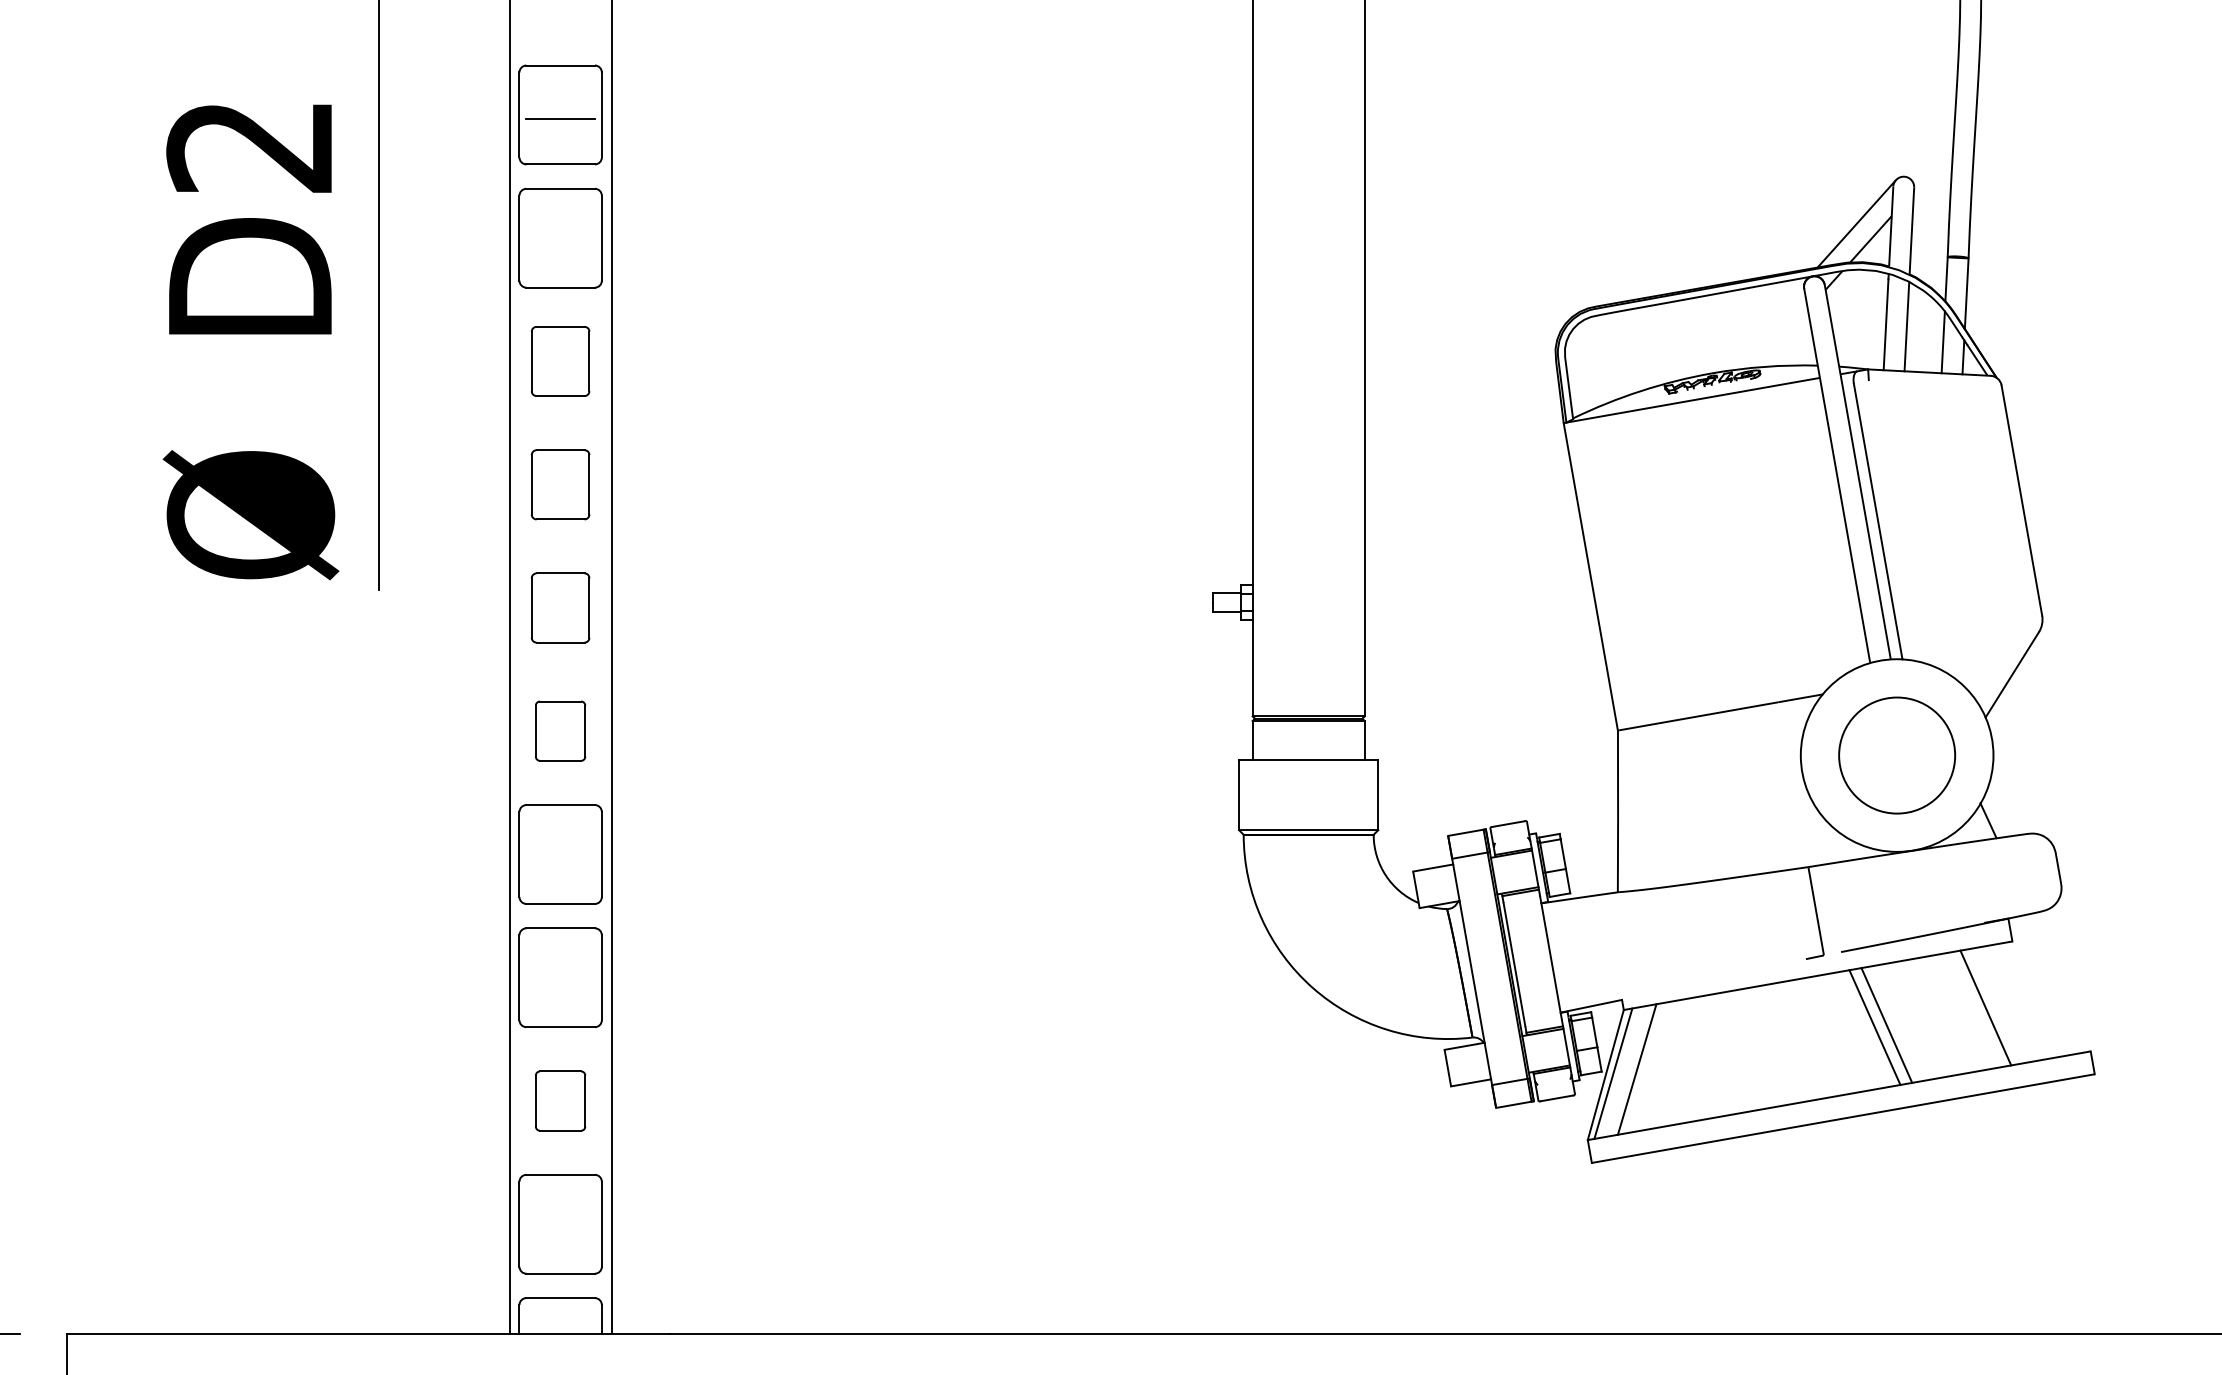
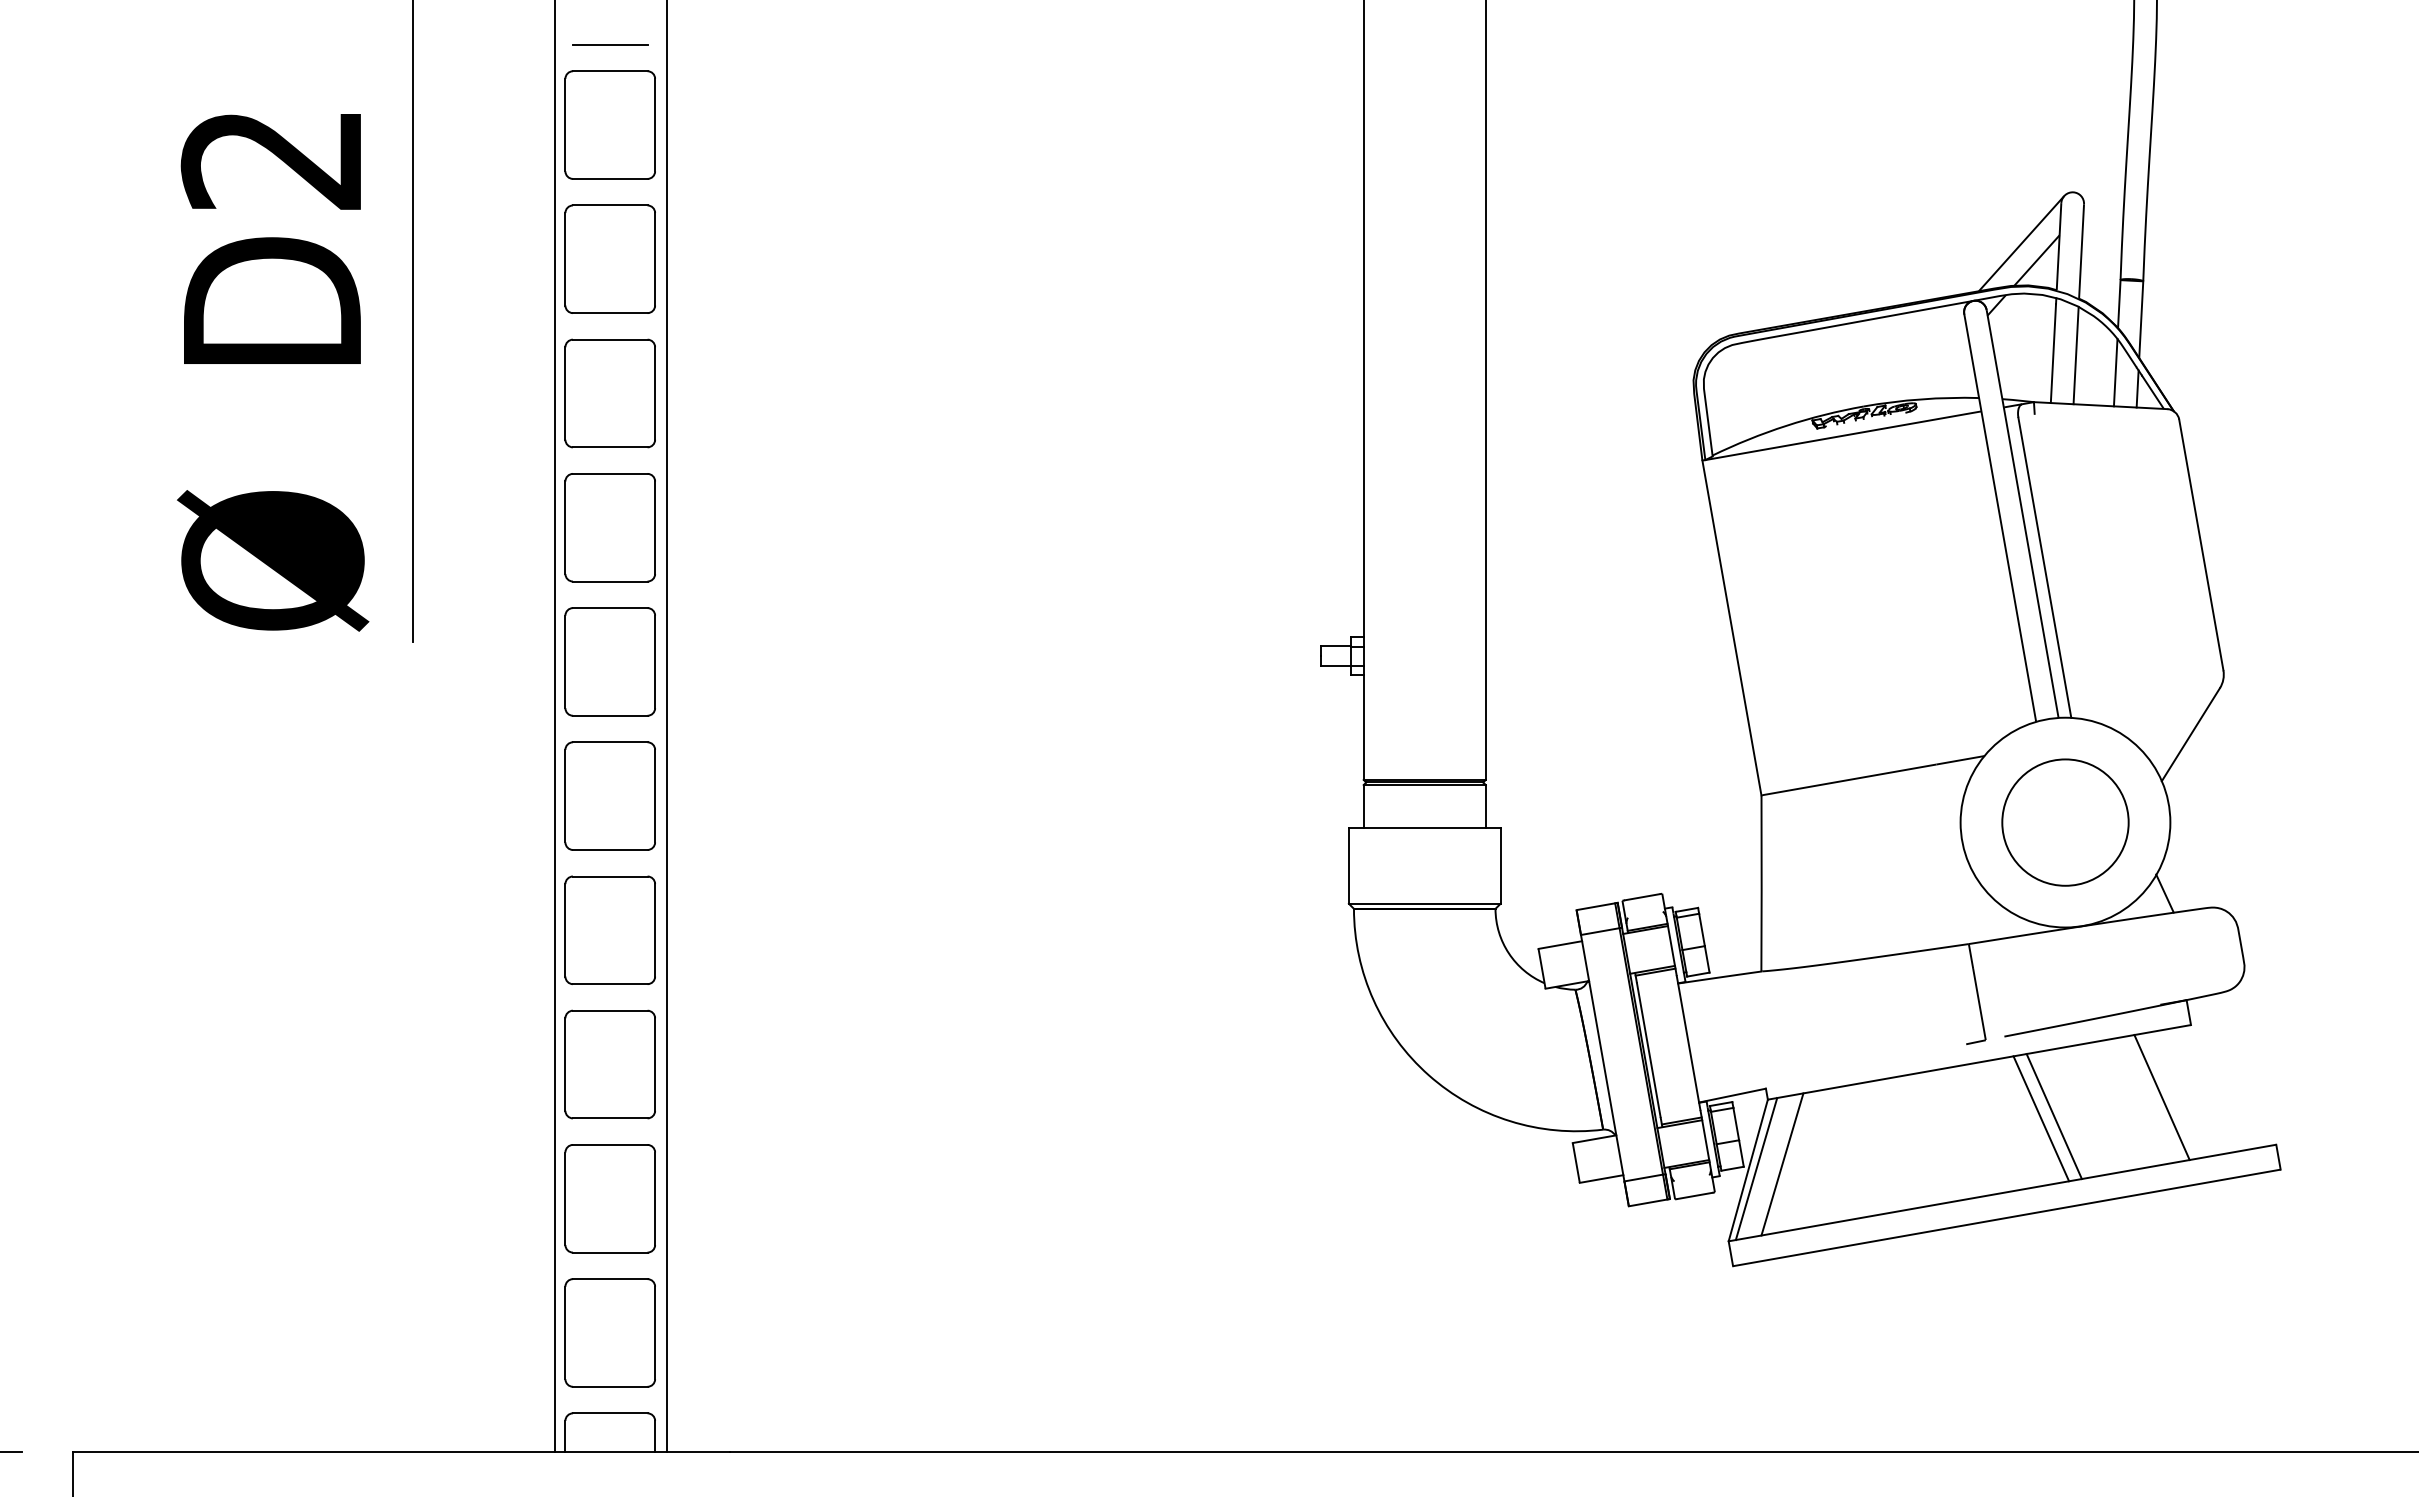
line: (560, 119) -> (610, 44), moved
part: (559, 361) -> (609, 393), size x1.43
part: (559, 484) -> (609, 527), size x1.43
part: (559, 607) -> (609, 661), size x1.43
part: (559, 730) -> (609, 795), size x1.67
part: (559, 1100) -> (609, 1198), size x1.67

